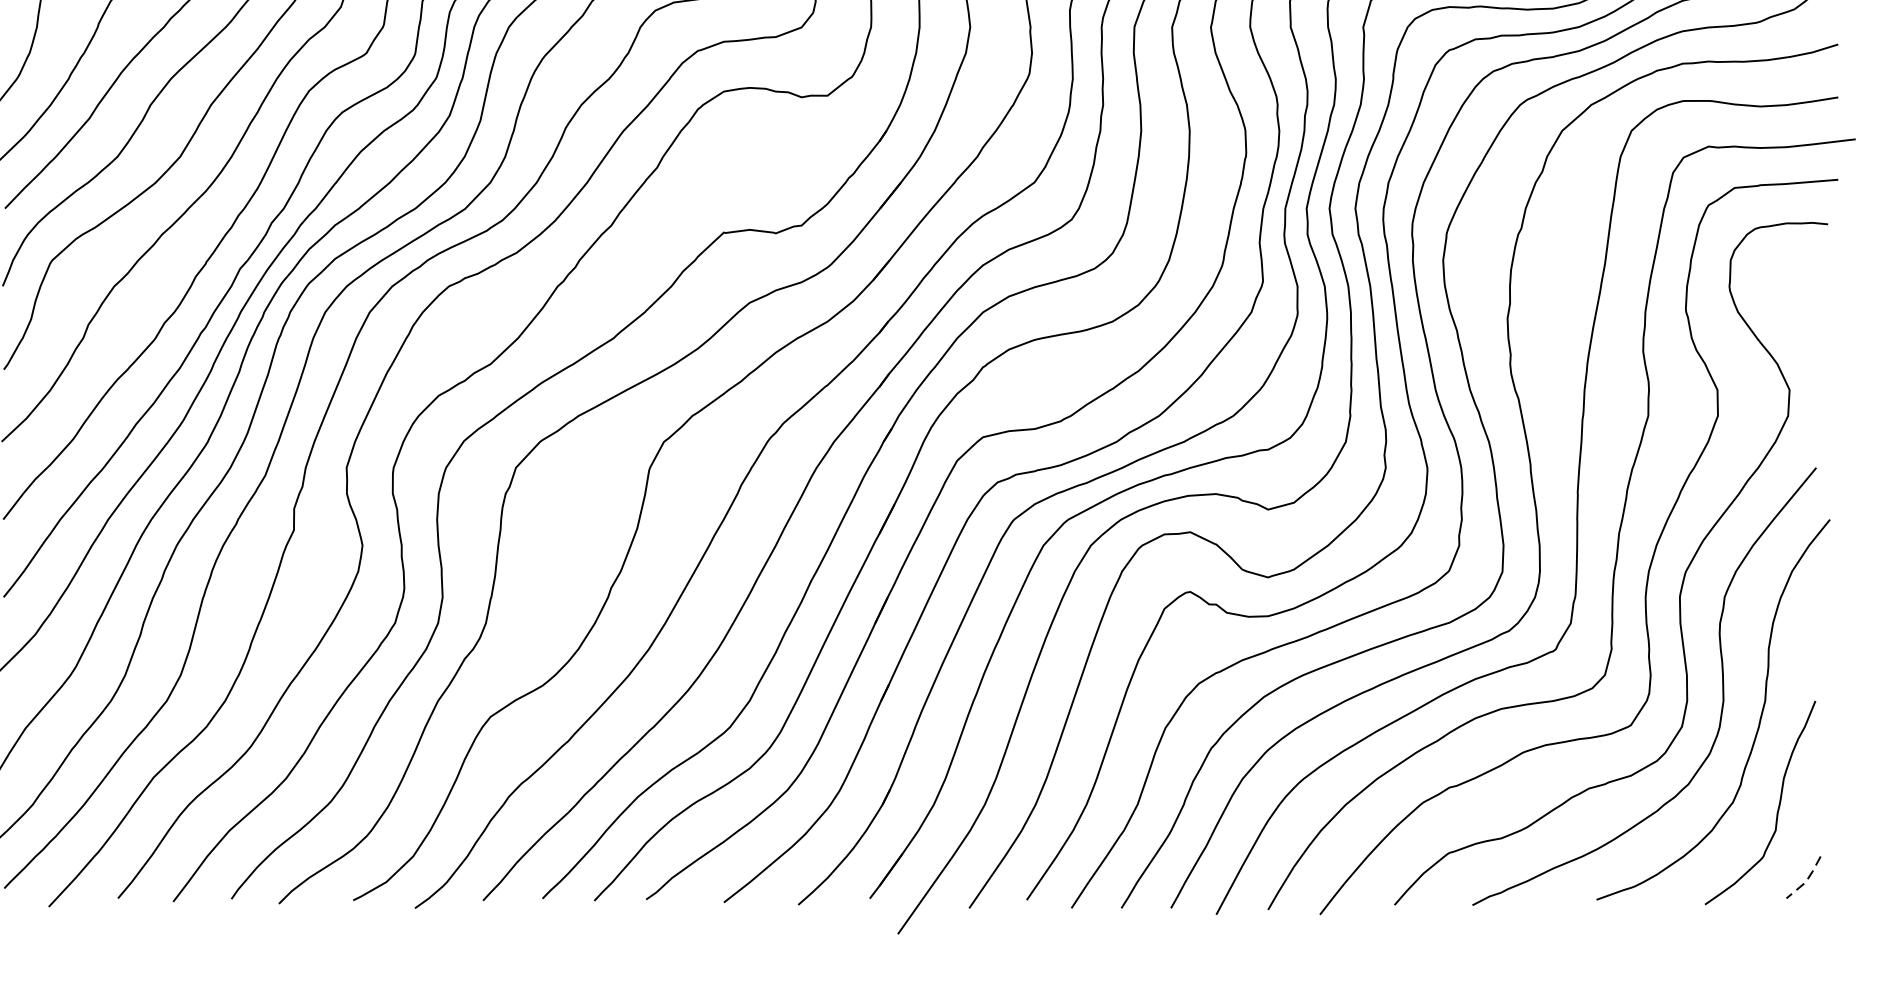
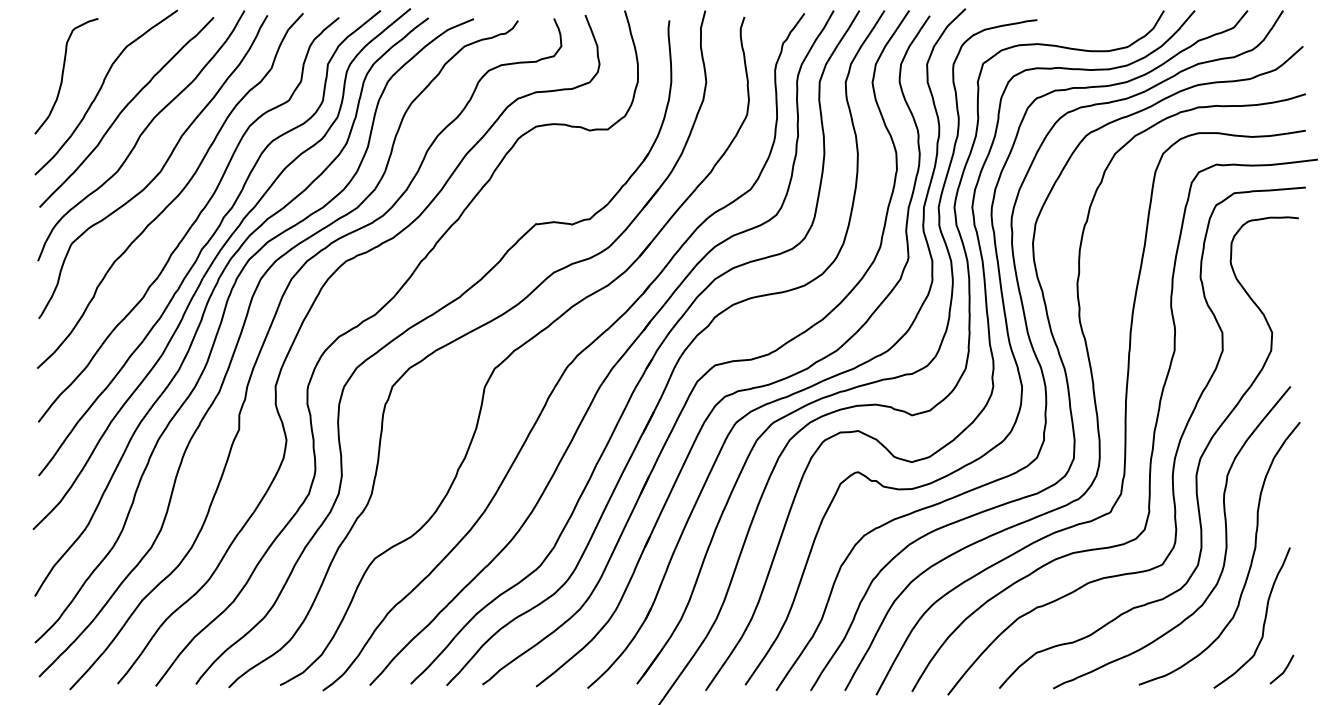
line: (1807, 880) -> (1284, 671), dashed -> solid

